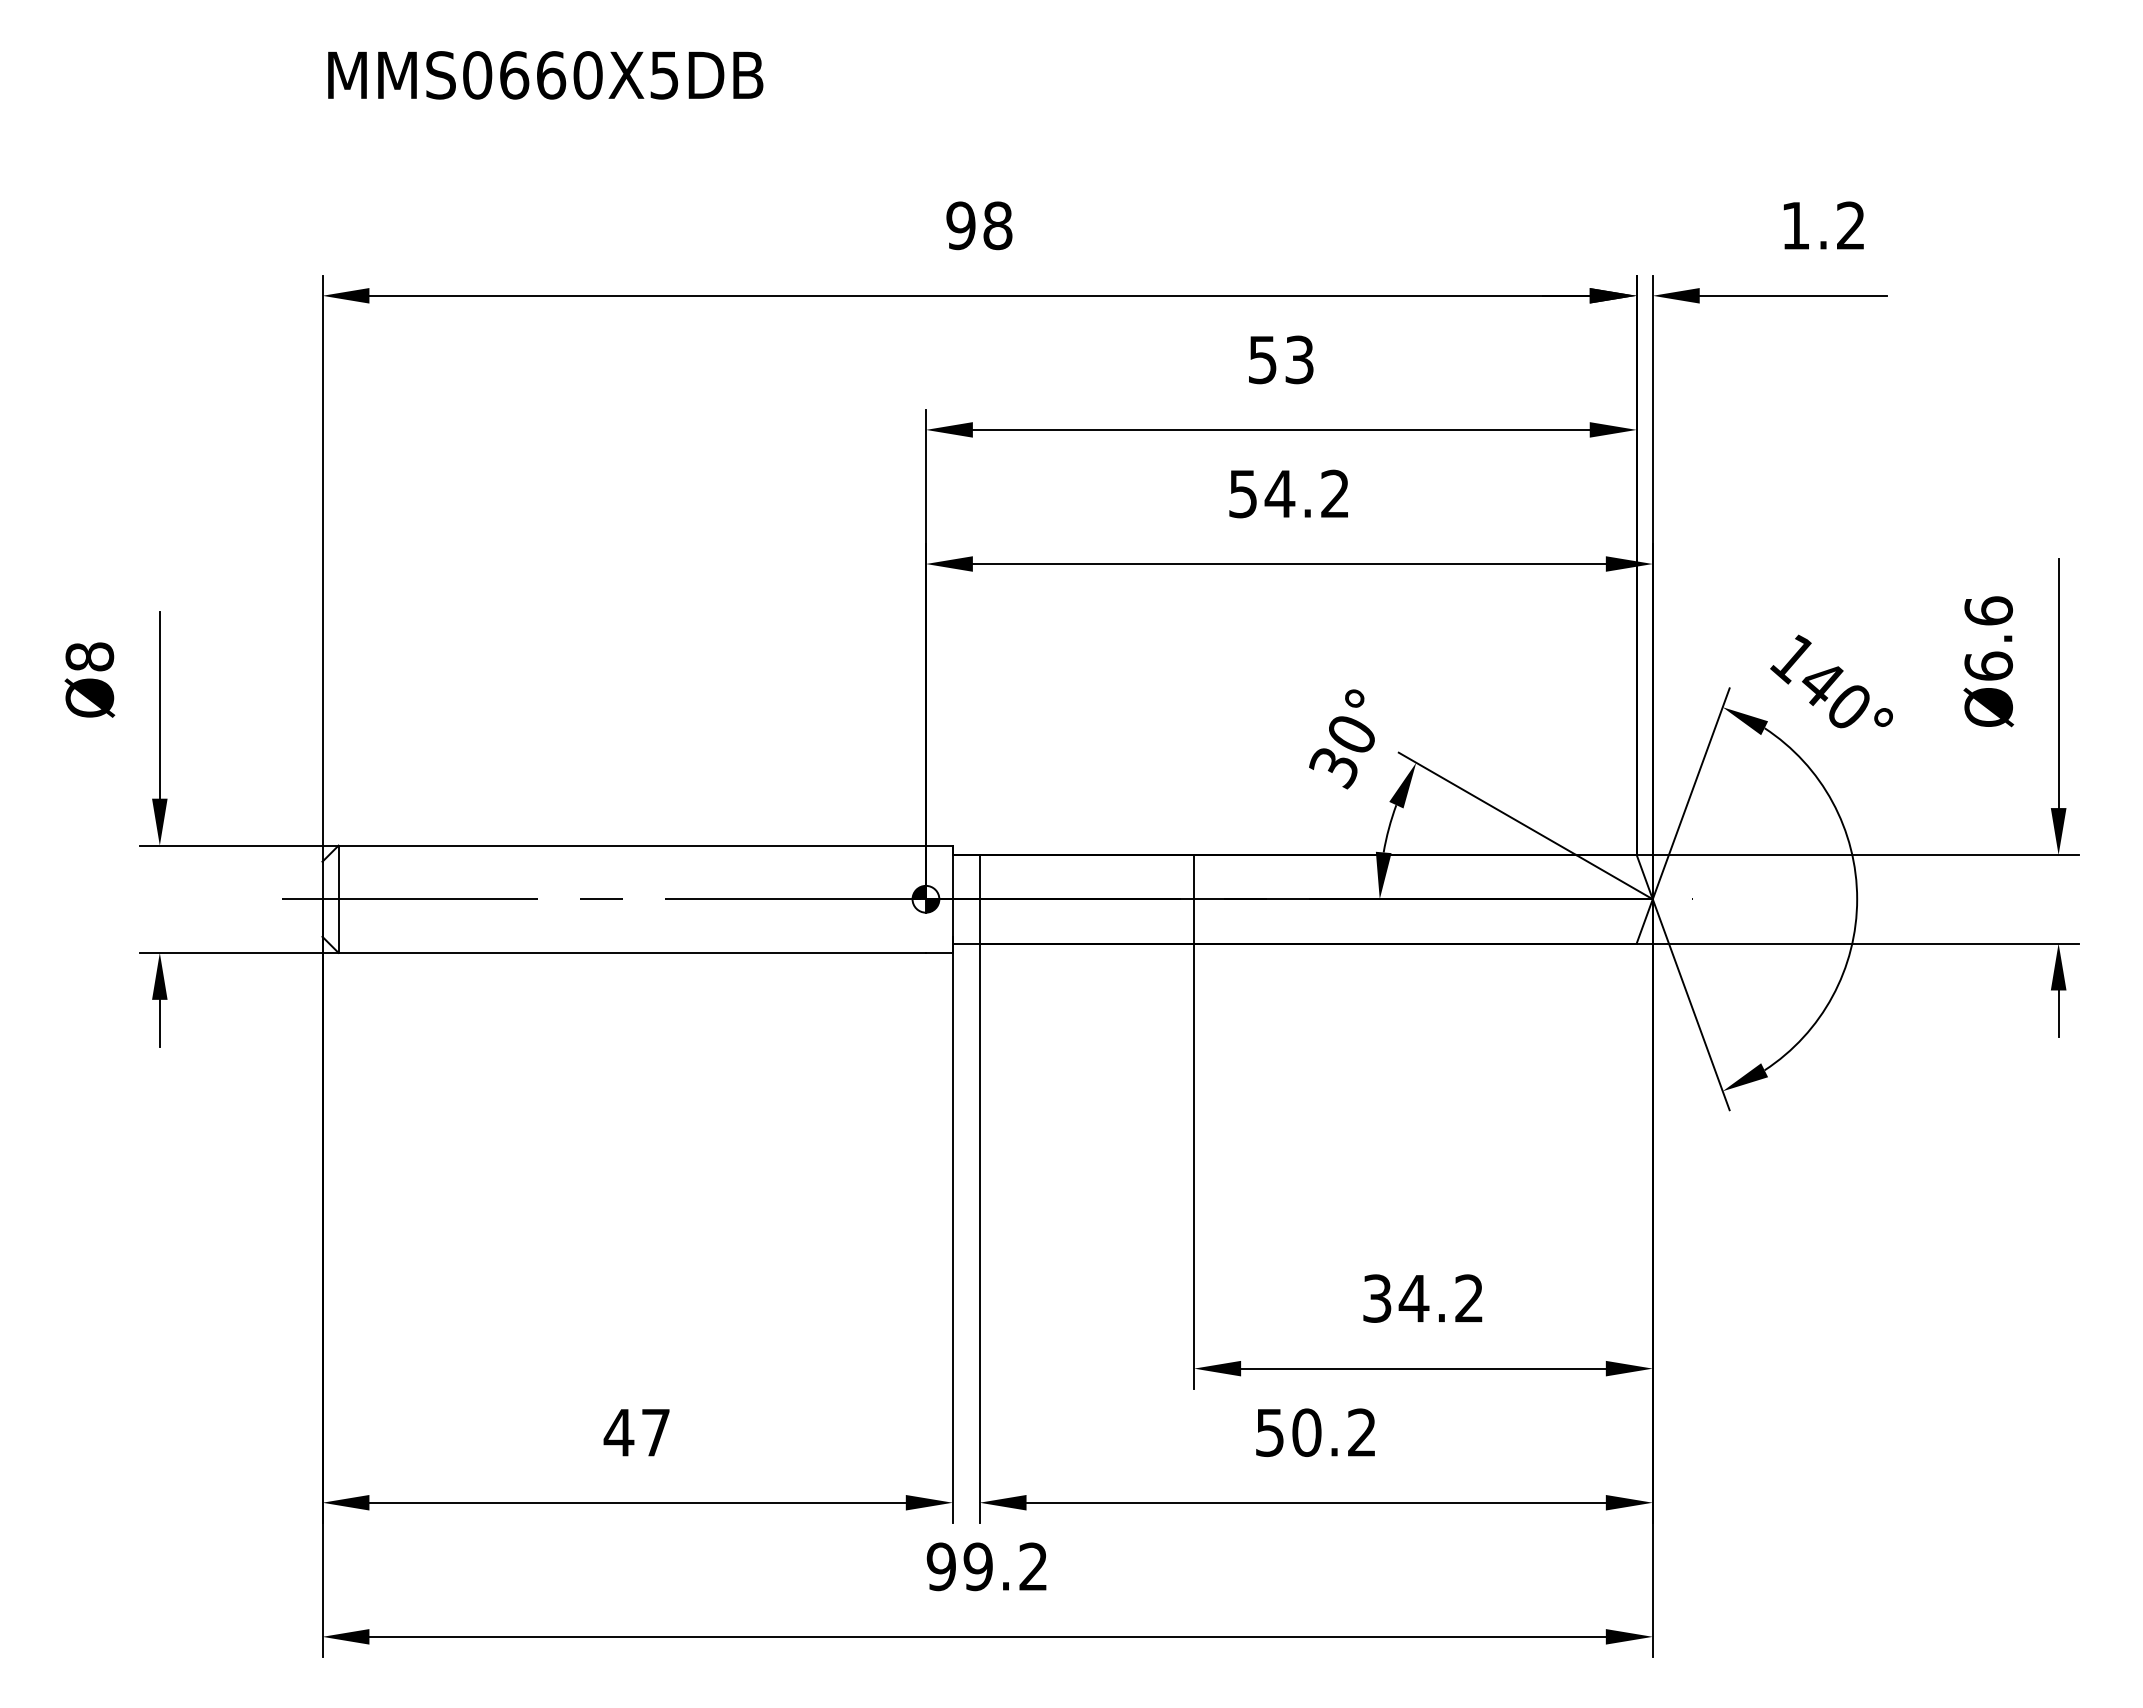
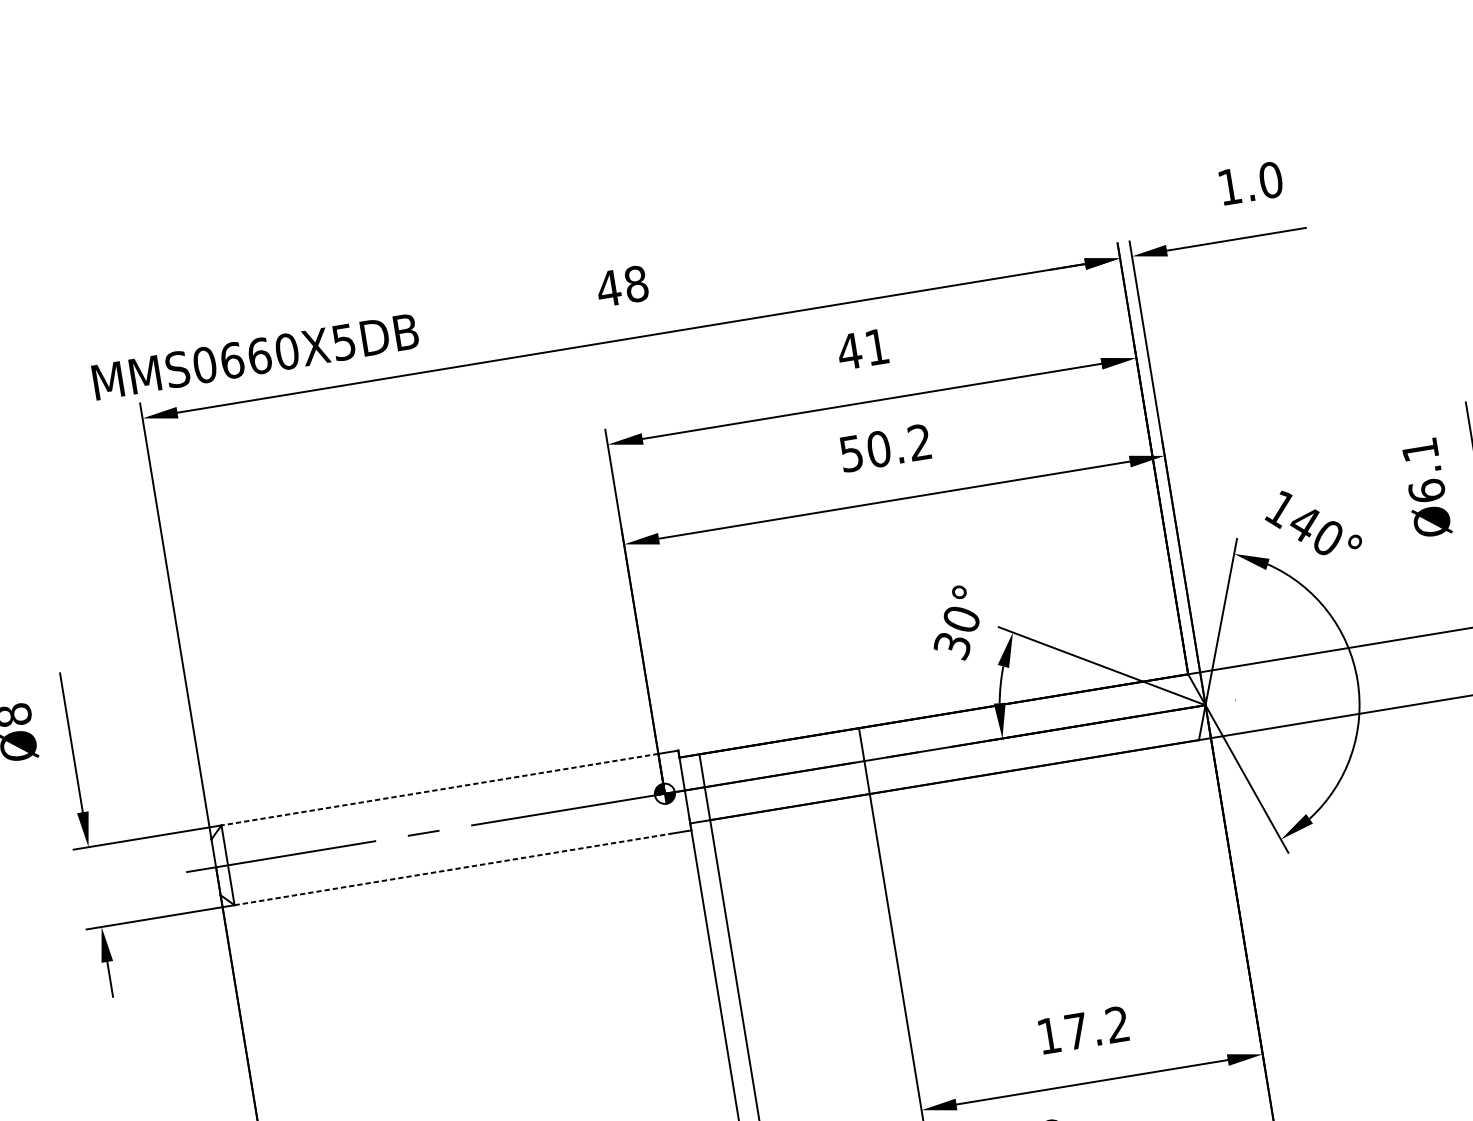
text: (545, 75) -> (255, 356), moved
text: (960, 225) -> (608, 288), 98 -> 48
text: (1850, 225) -> (1270, 180), 1.2 -> 1.0
text: (1280, 359) -> (862, 349), 53 -> 41
text: (1279, 493) -> (878, 448), 54.2 -> 50.2
text: (1988, 610) -> (1420, 449), Ø6.6 -> Ø6.1
line: (632, 845) -> (440, 789), solid -> dashed
line: (632, 952) -> (453, 869), solid -> dashed
text: (1396, 1298) -> (1063, 1033), 34.2 -> 17.2

